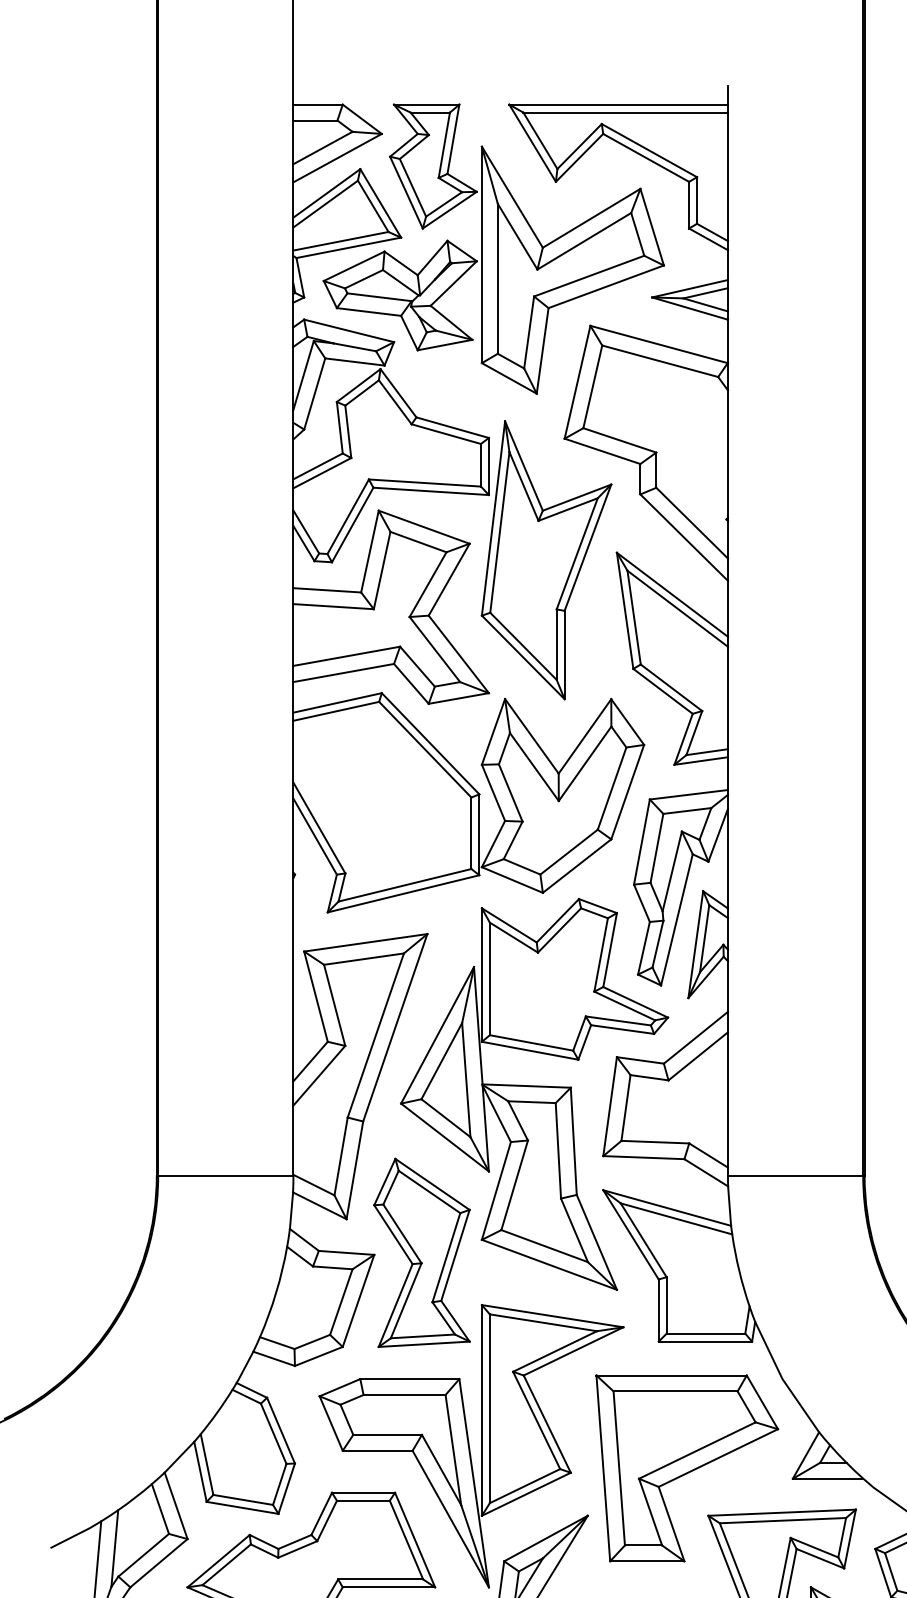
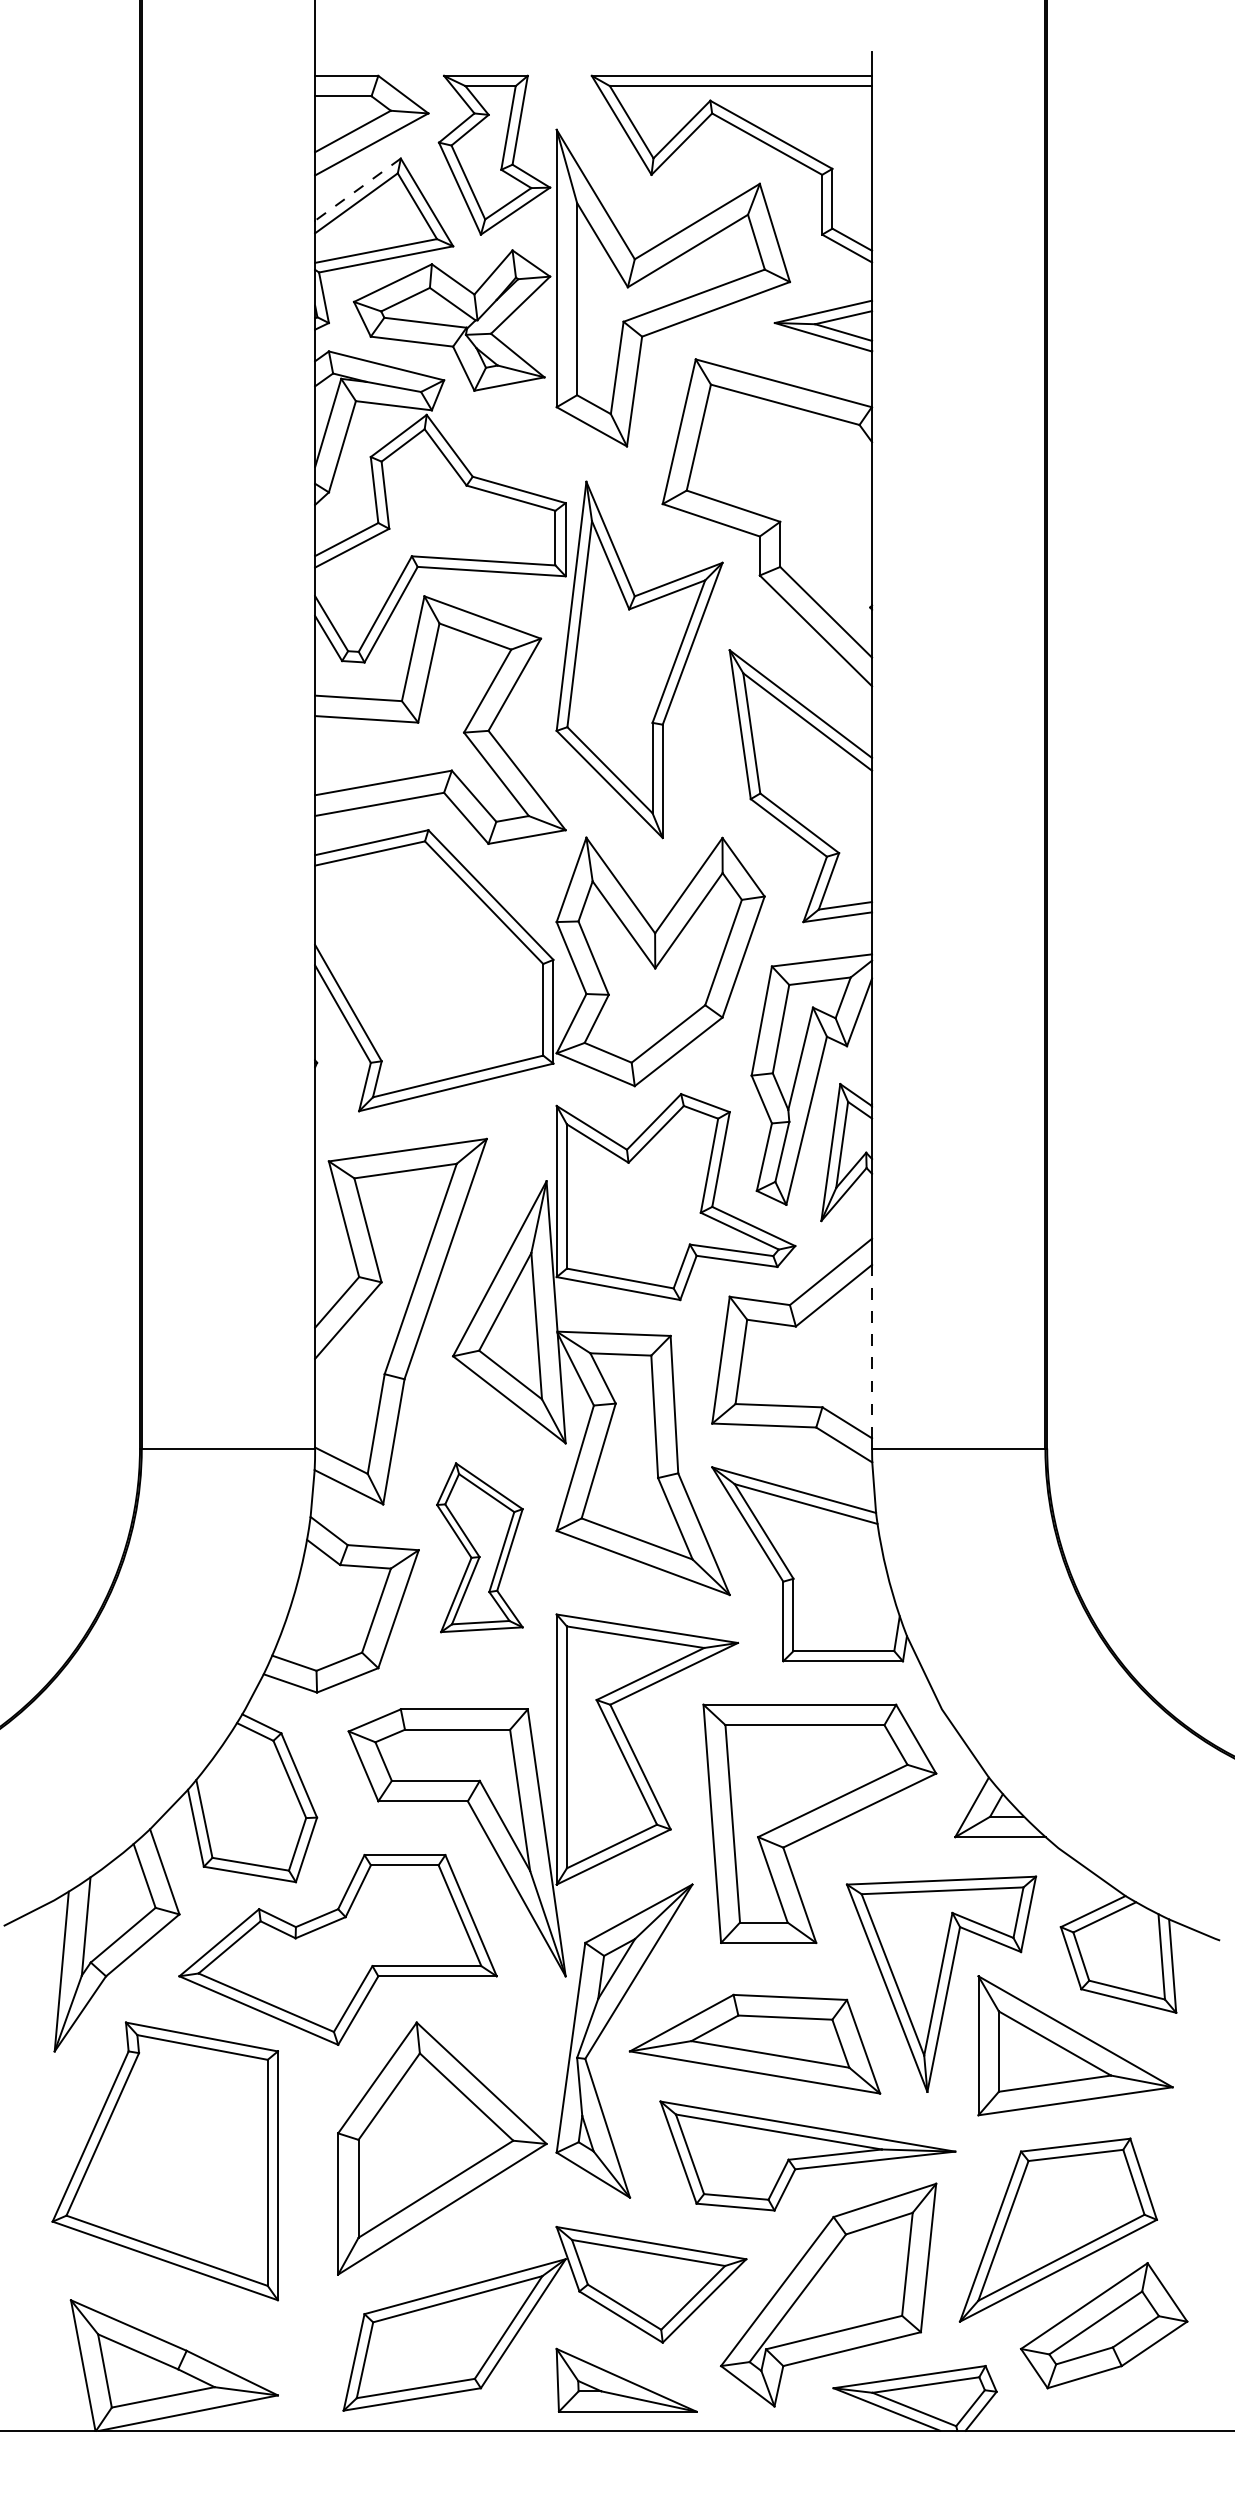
line: (326, 193) -> (357, 189), solid -> dashed
line: (728, 1099) -> (872, 1351), solid -> dashed
part: (421, 1252) -> (479, 1547), size x0.7

